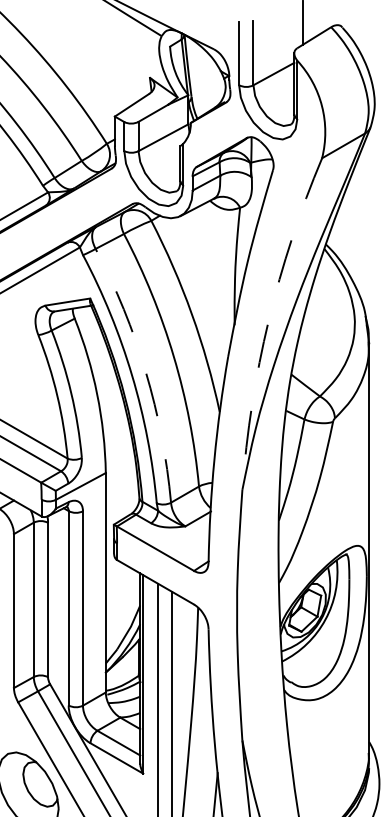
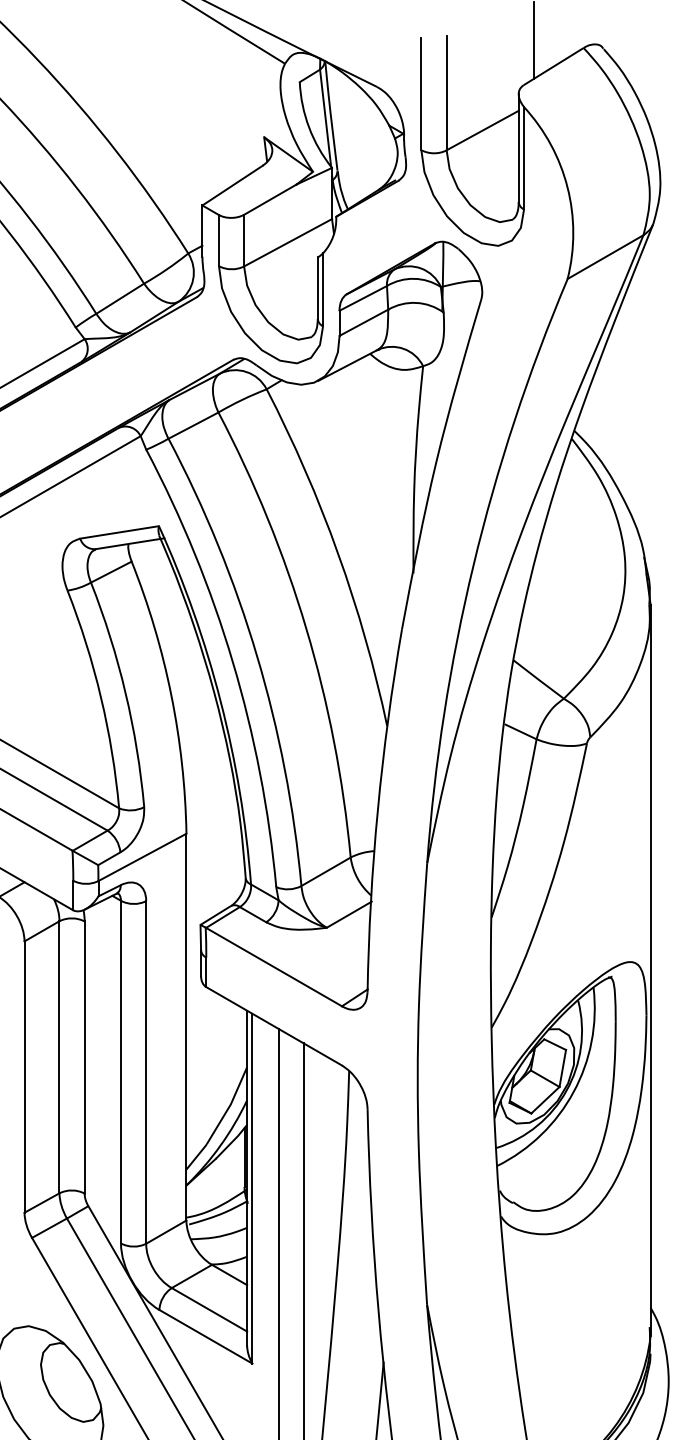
arc: (268, 320) -> (473, 564), dashed -> solid
arc: (145, 372) -> (256, 656), dashed -> solid

